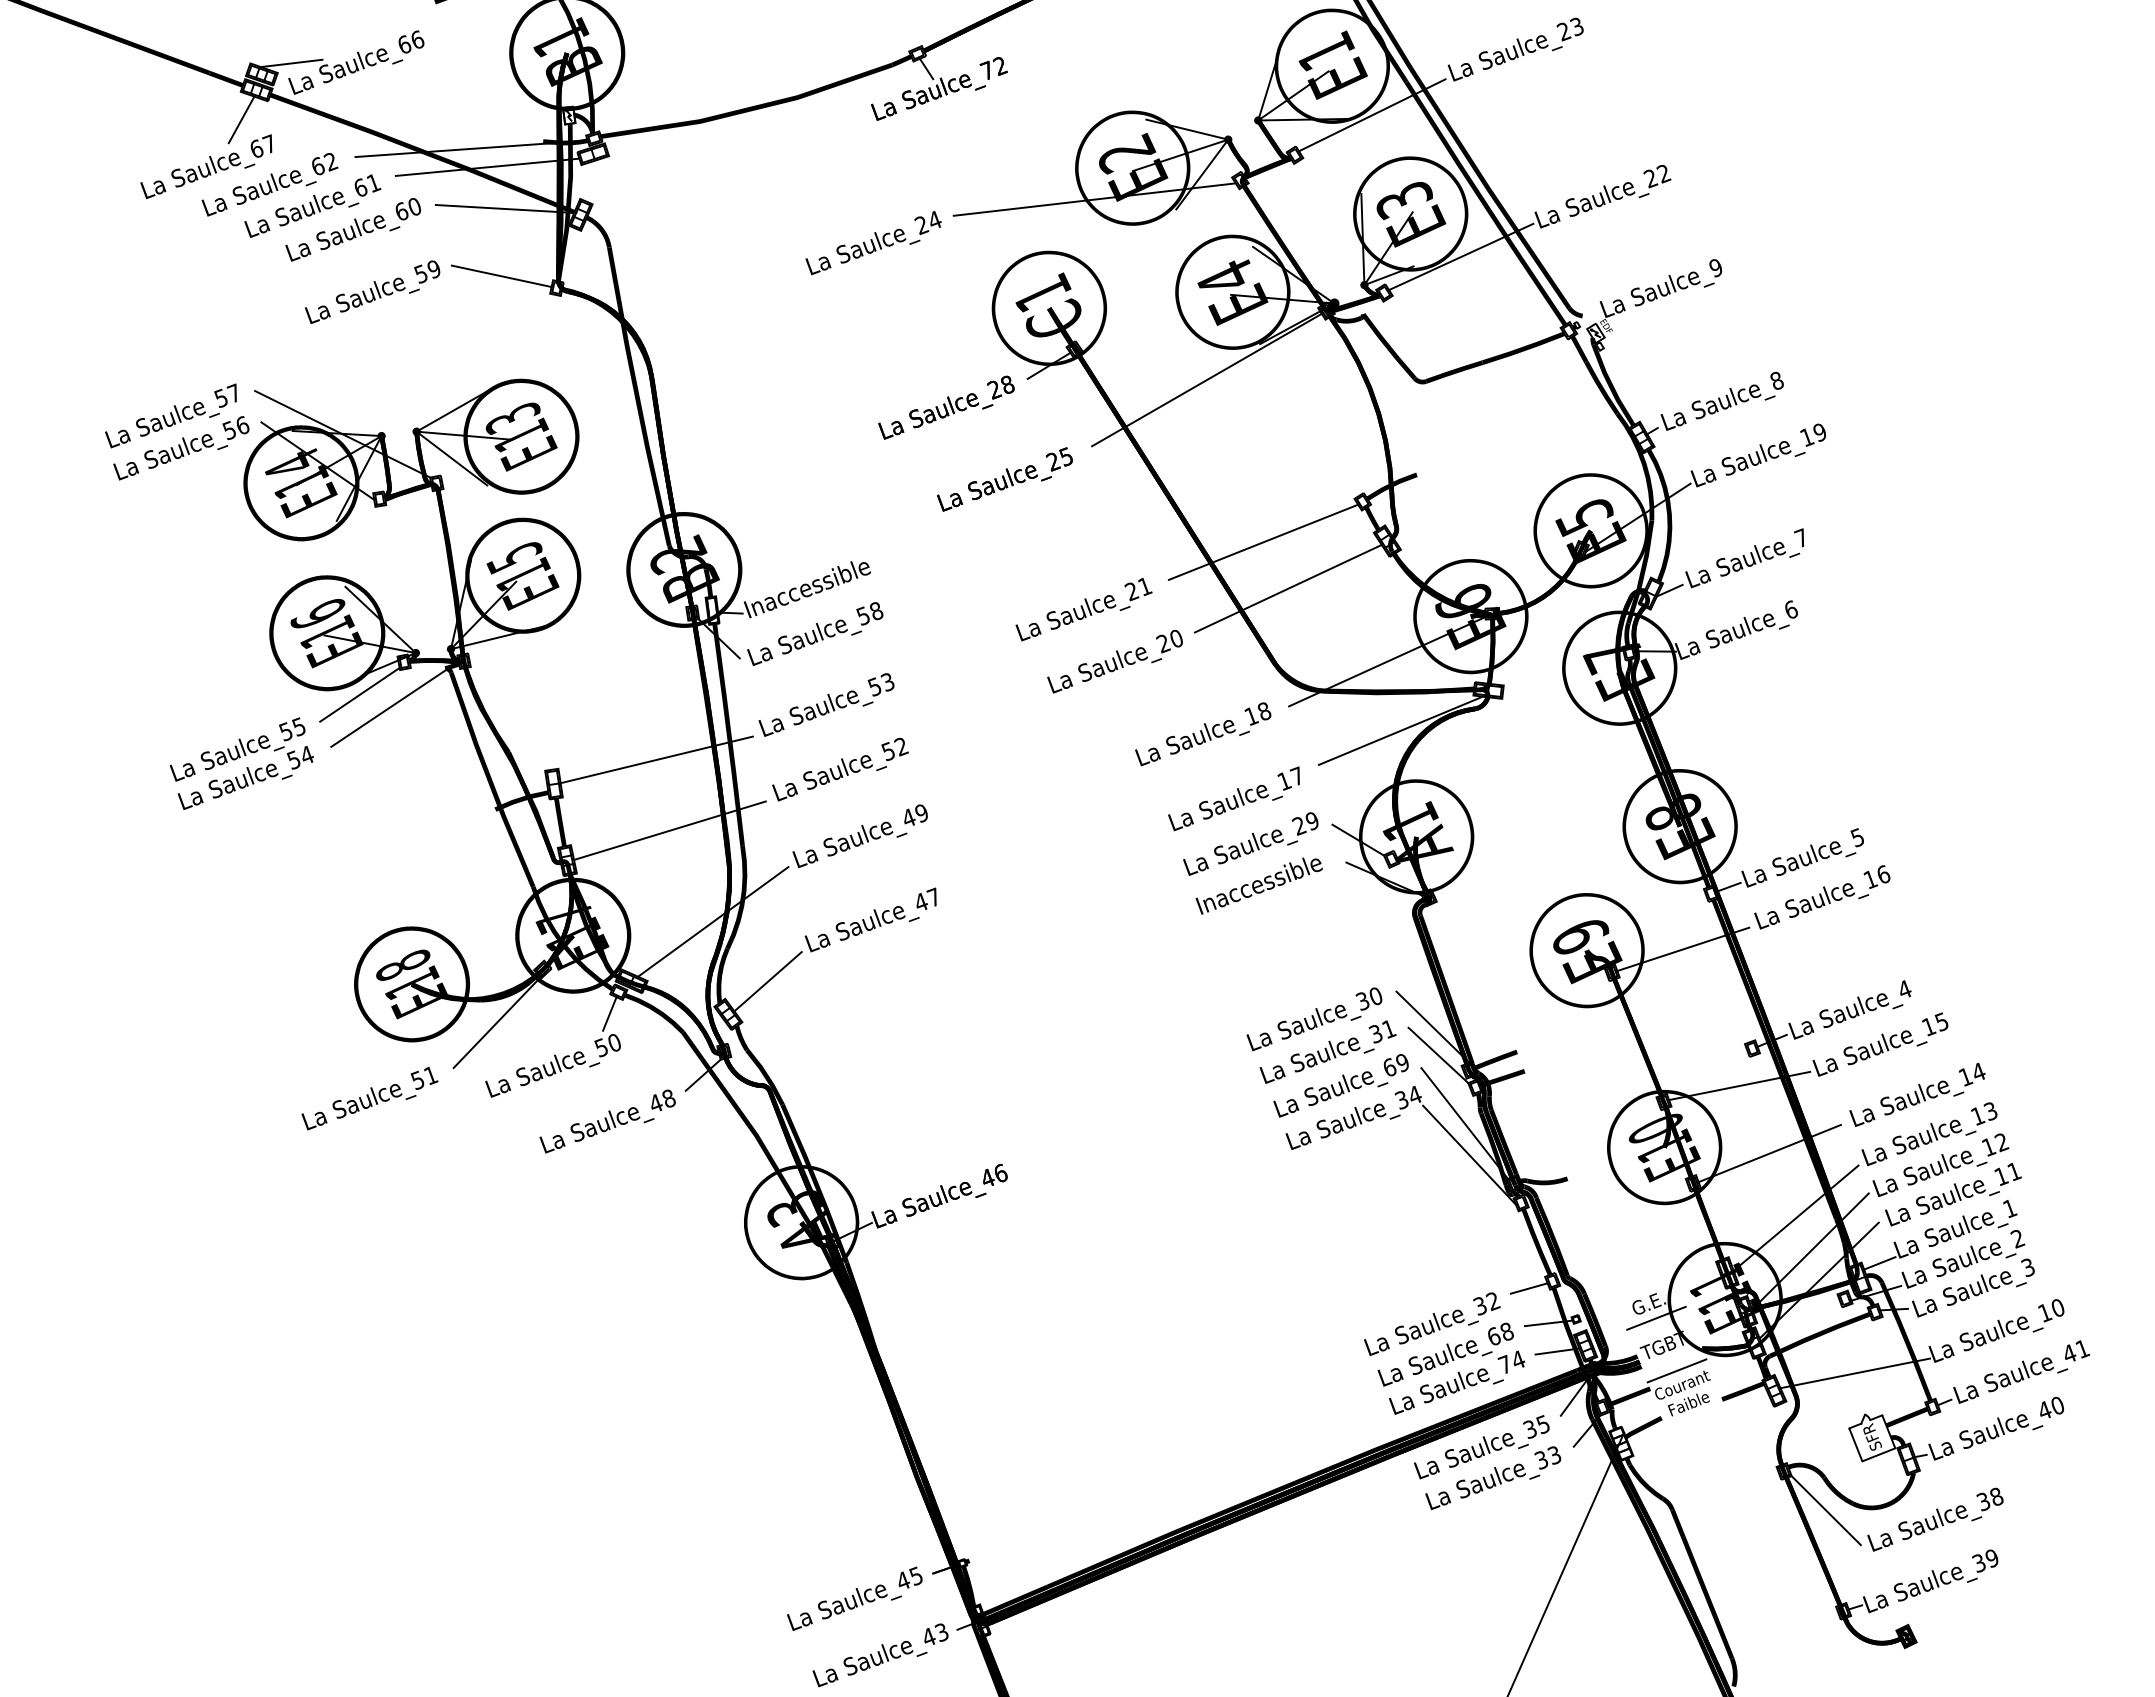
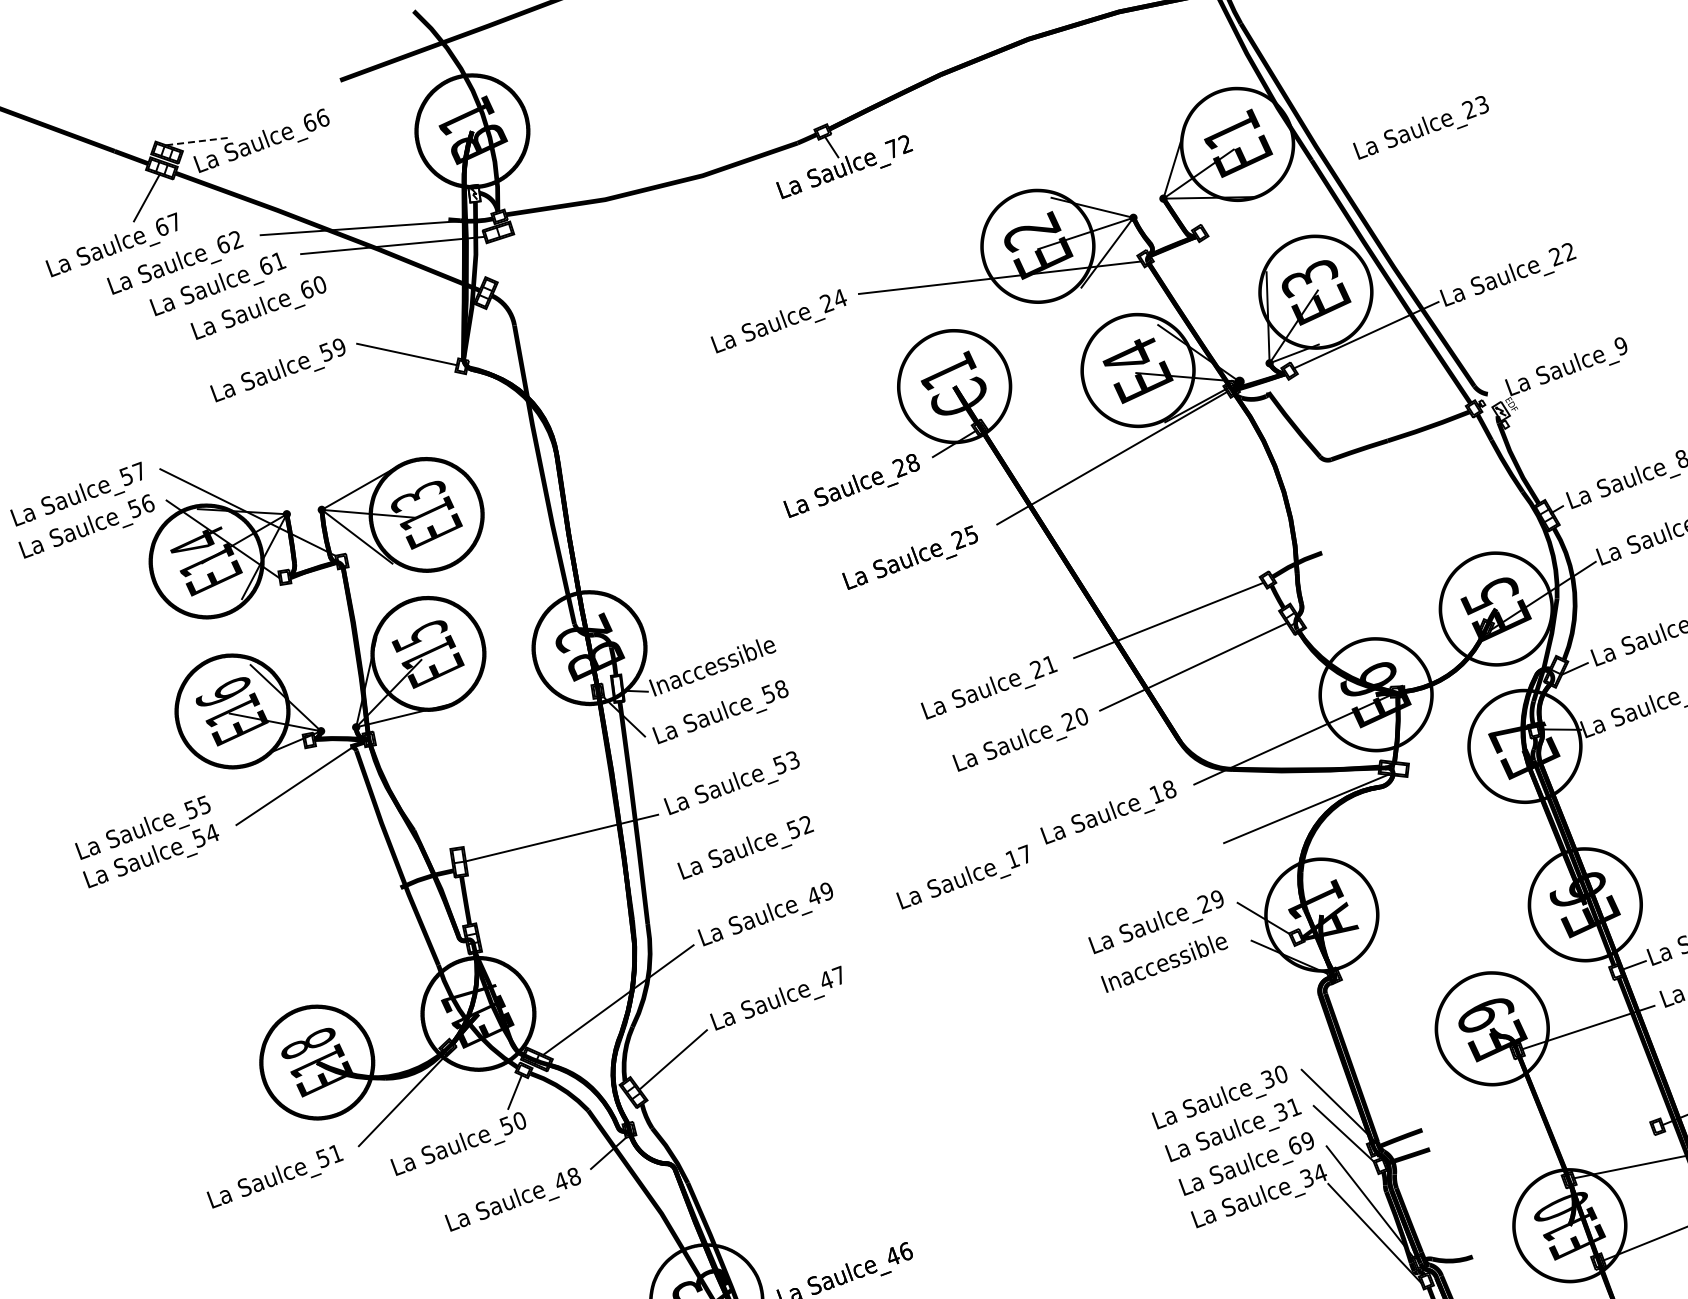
line: (292, 63) -> (197, 141), solid -> dashed
line: (1372, 115) -> (1277, 193), removed
line: (505, 209) -> (410, 287), removed
line: (359, 694) -> (264, 772), removed
text: (1233, 798) -> (961, 876), moved
text: (1672, 811) -> (1577, 889), E8 -> E6
line: (670, 830) -> (575, 908), removed

